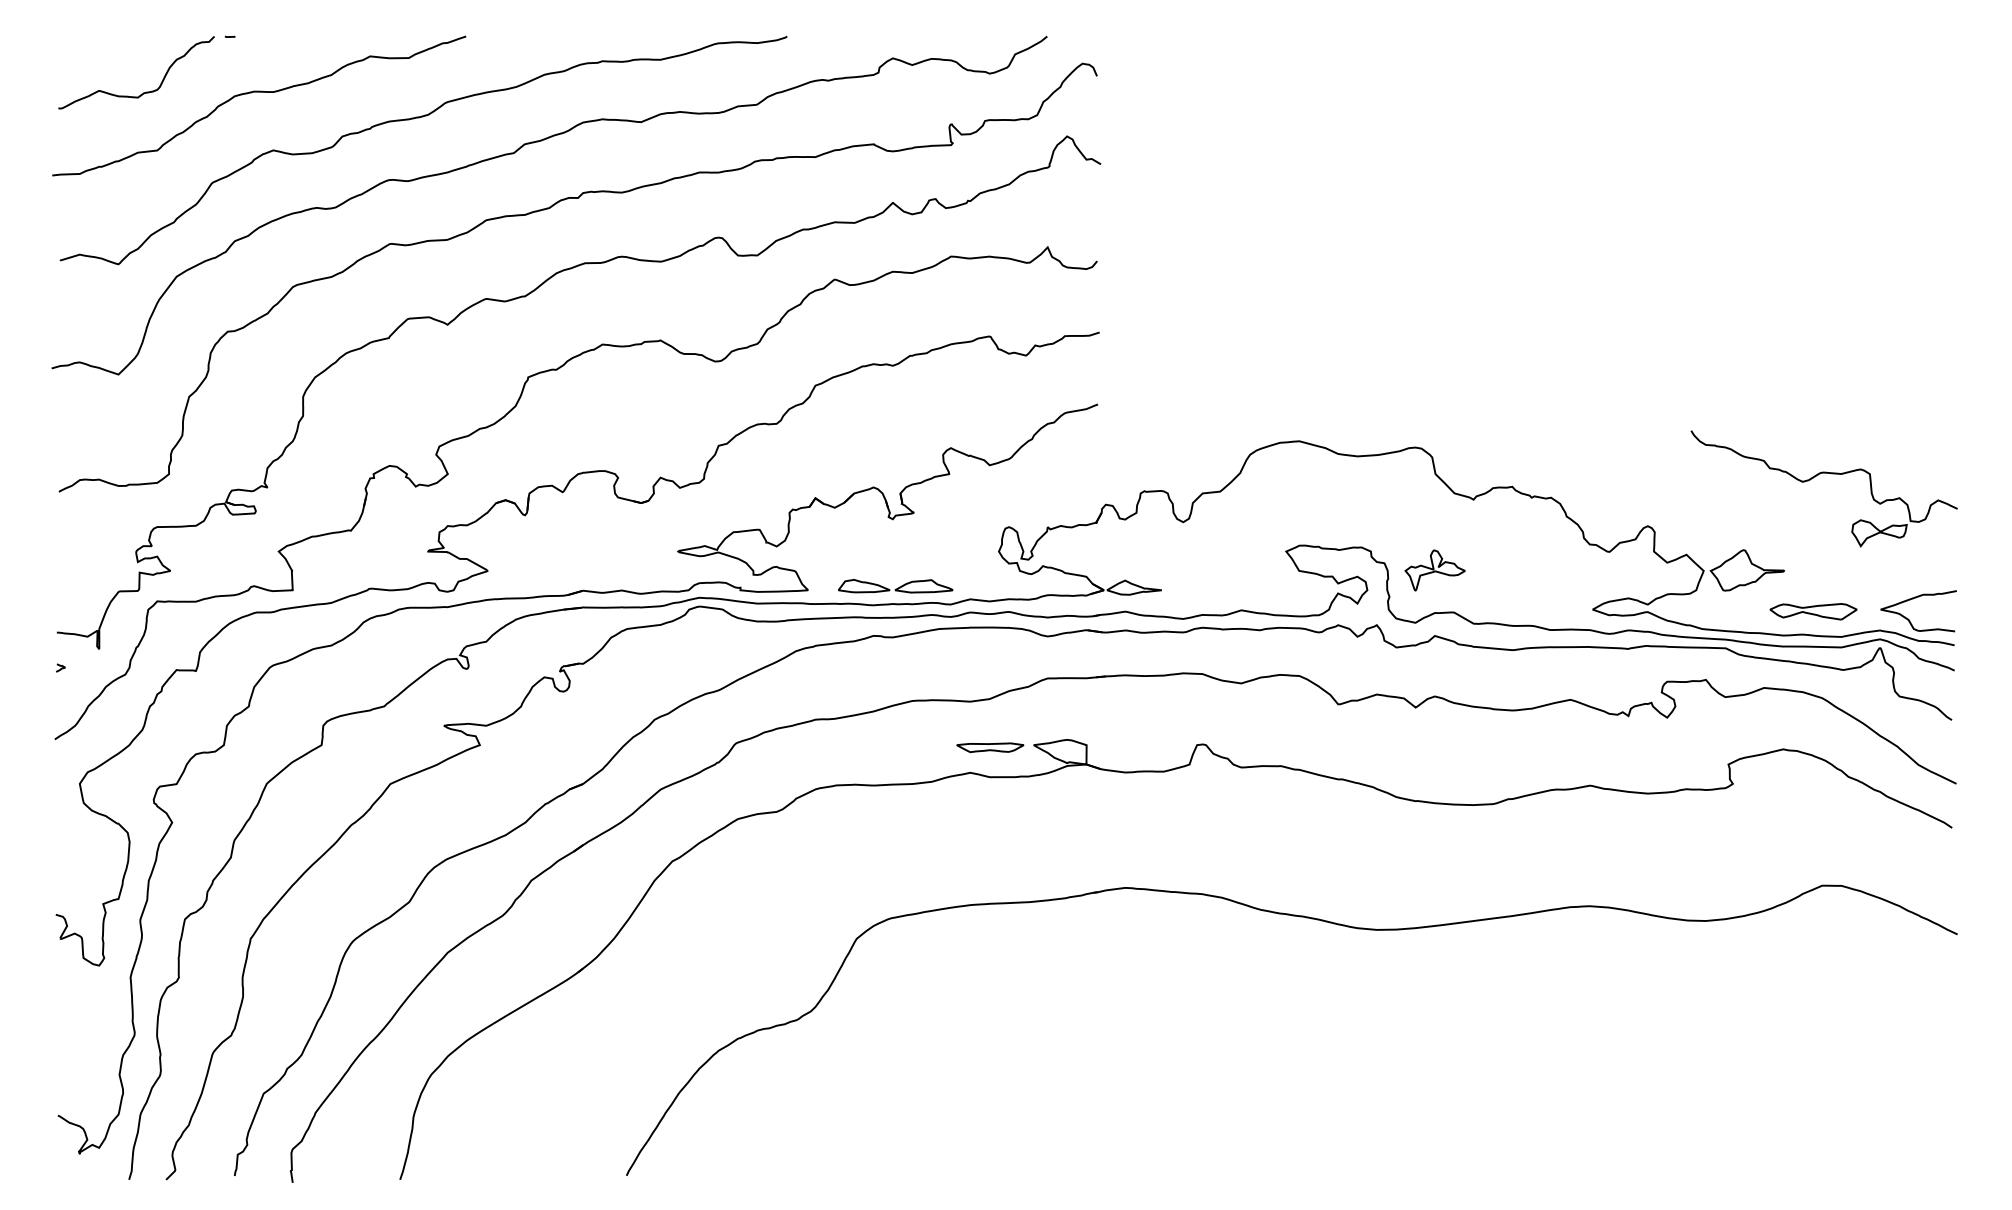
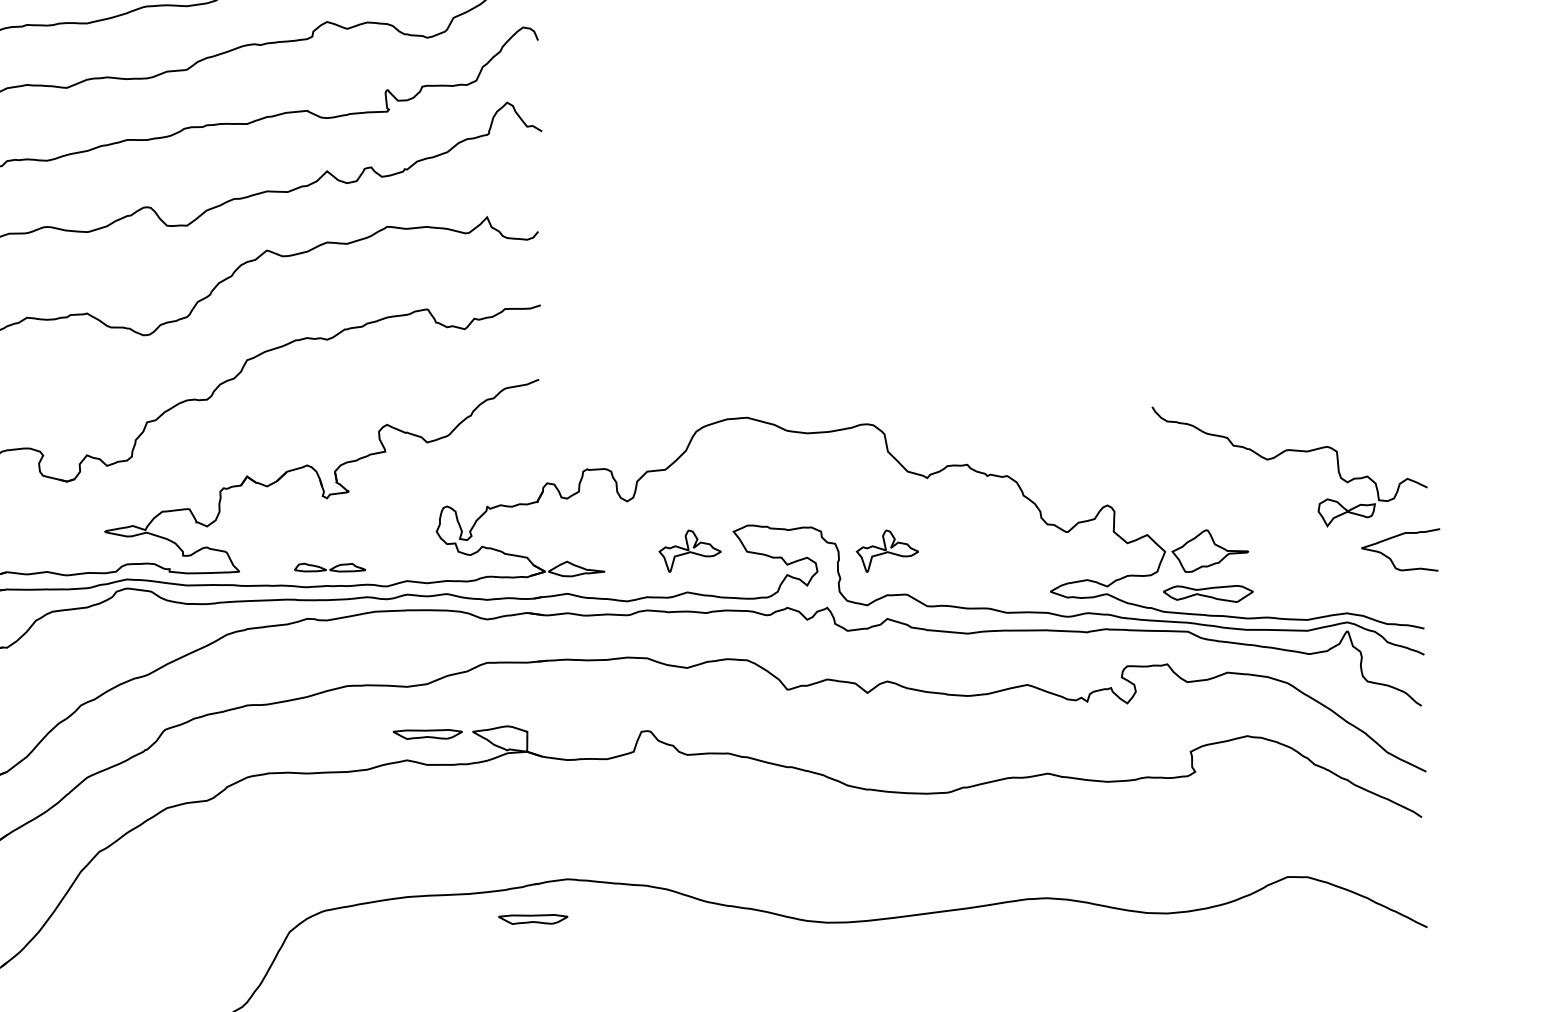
part: (1243, 570) -> (689, 551), added
part: (895, 586) -> (329, 567), size x0.6
part: (1813, 611) -> (1208, 593), moved
curve: (1909, 619) -> (1391, 558), moved
part: (1092, 926) -> (533, 919), added

